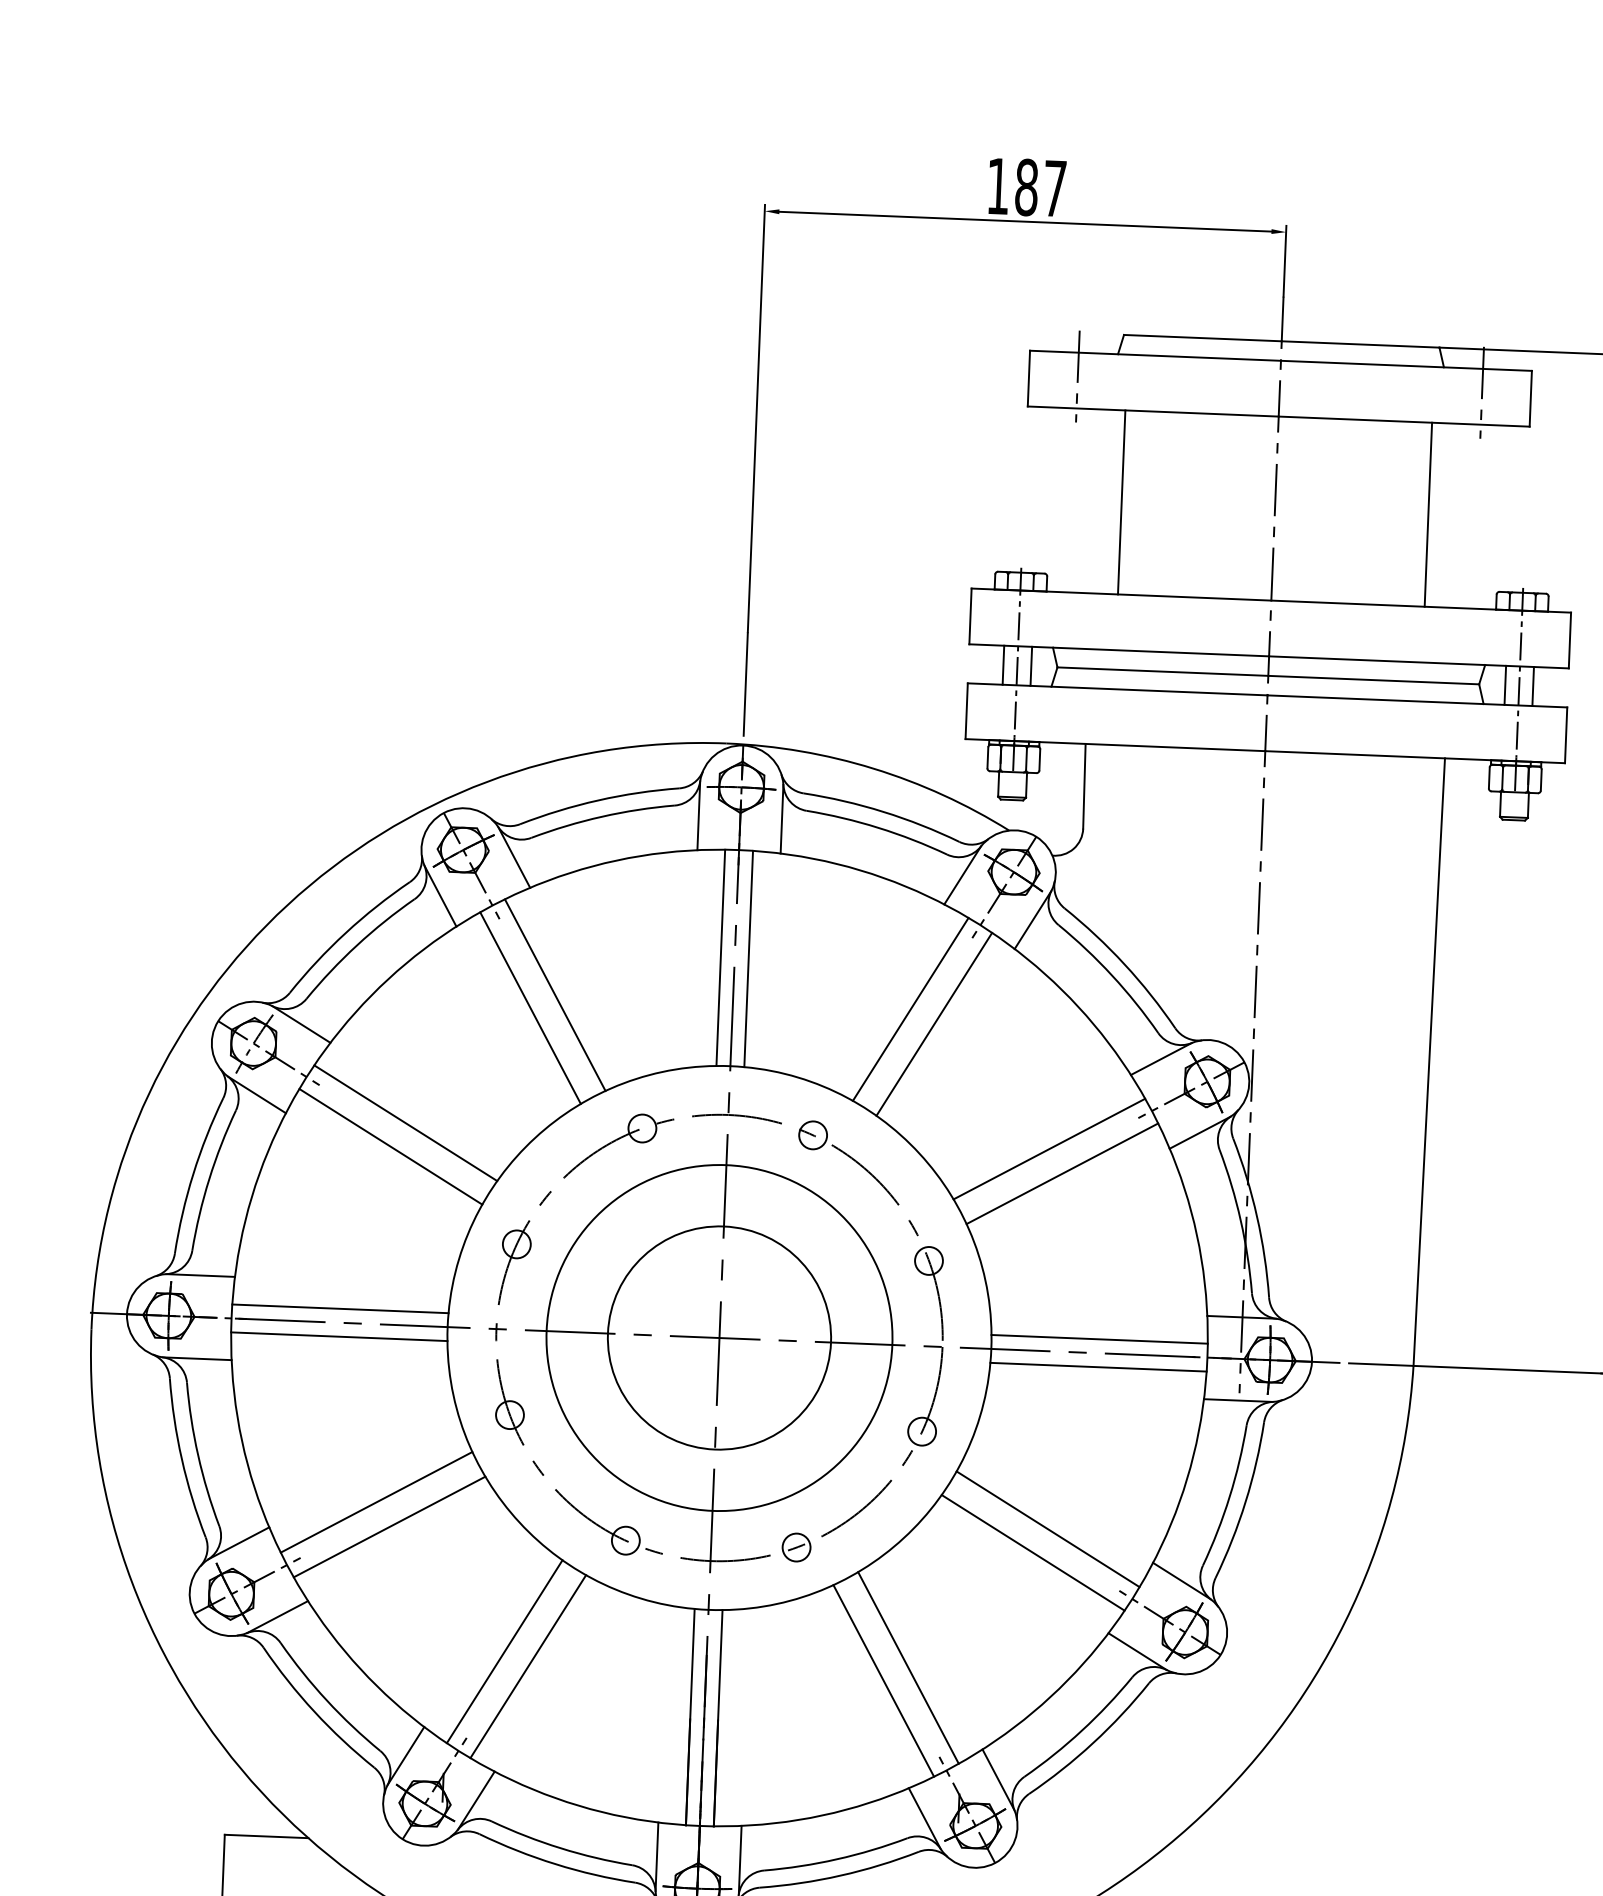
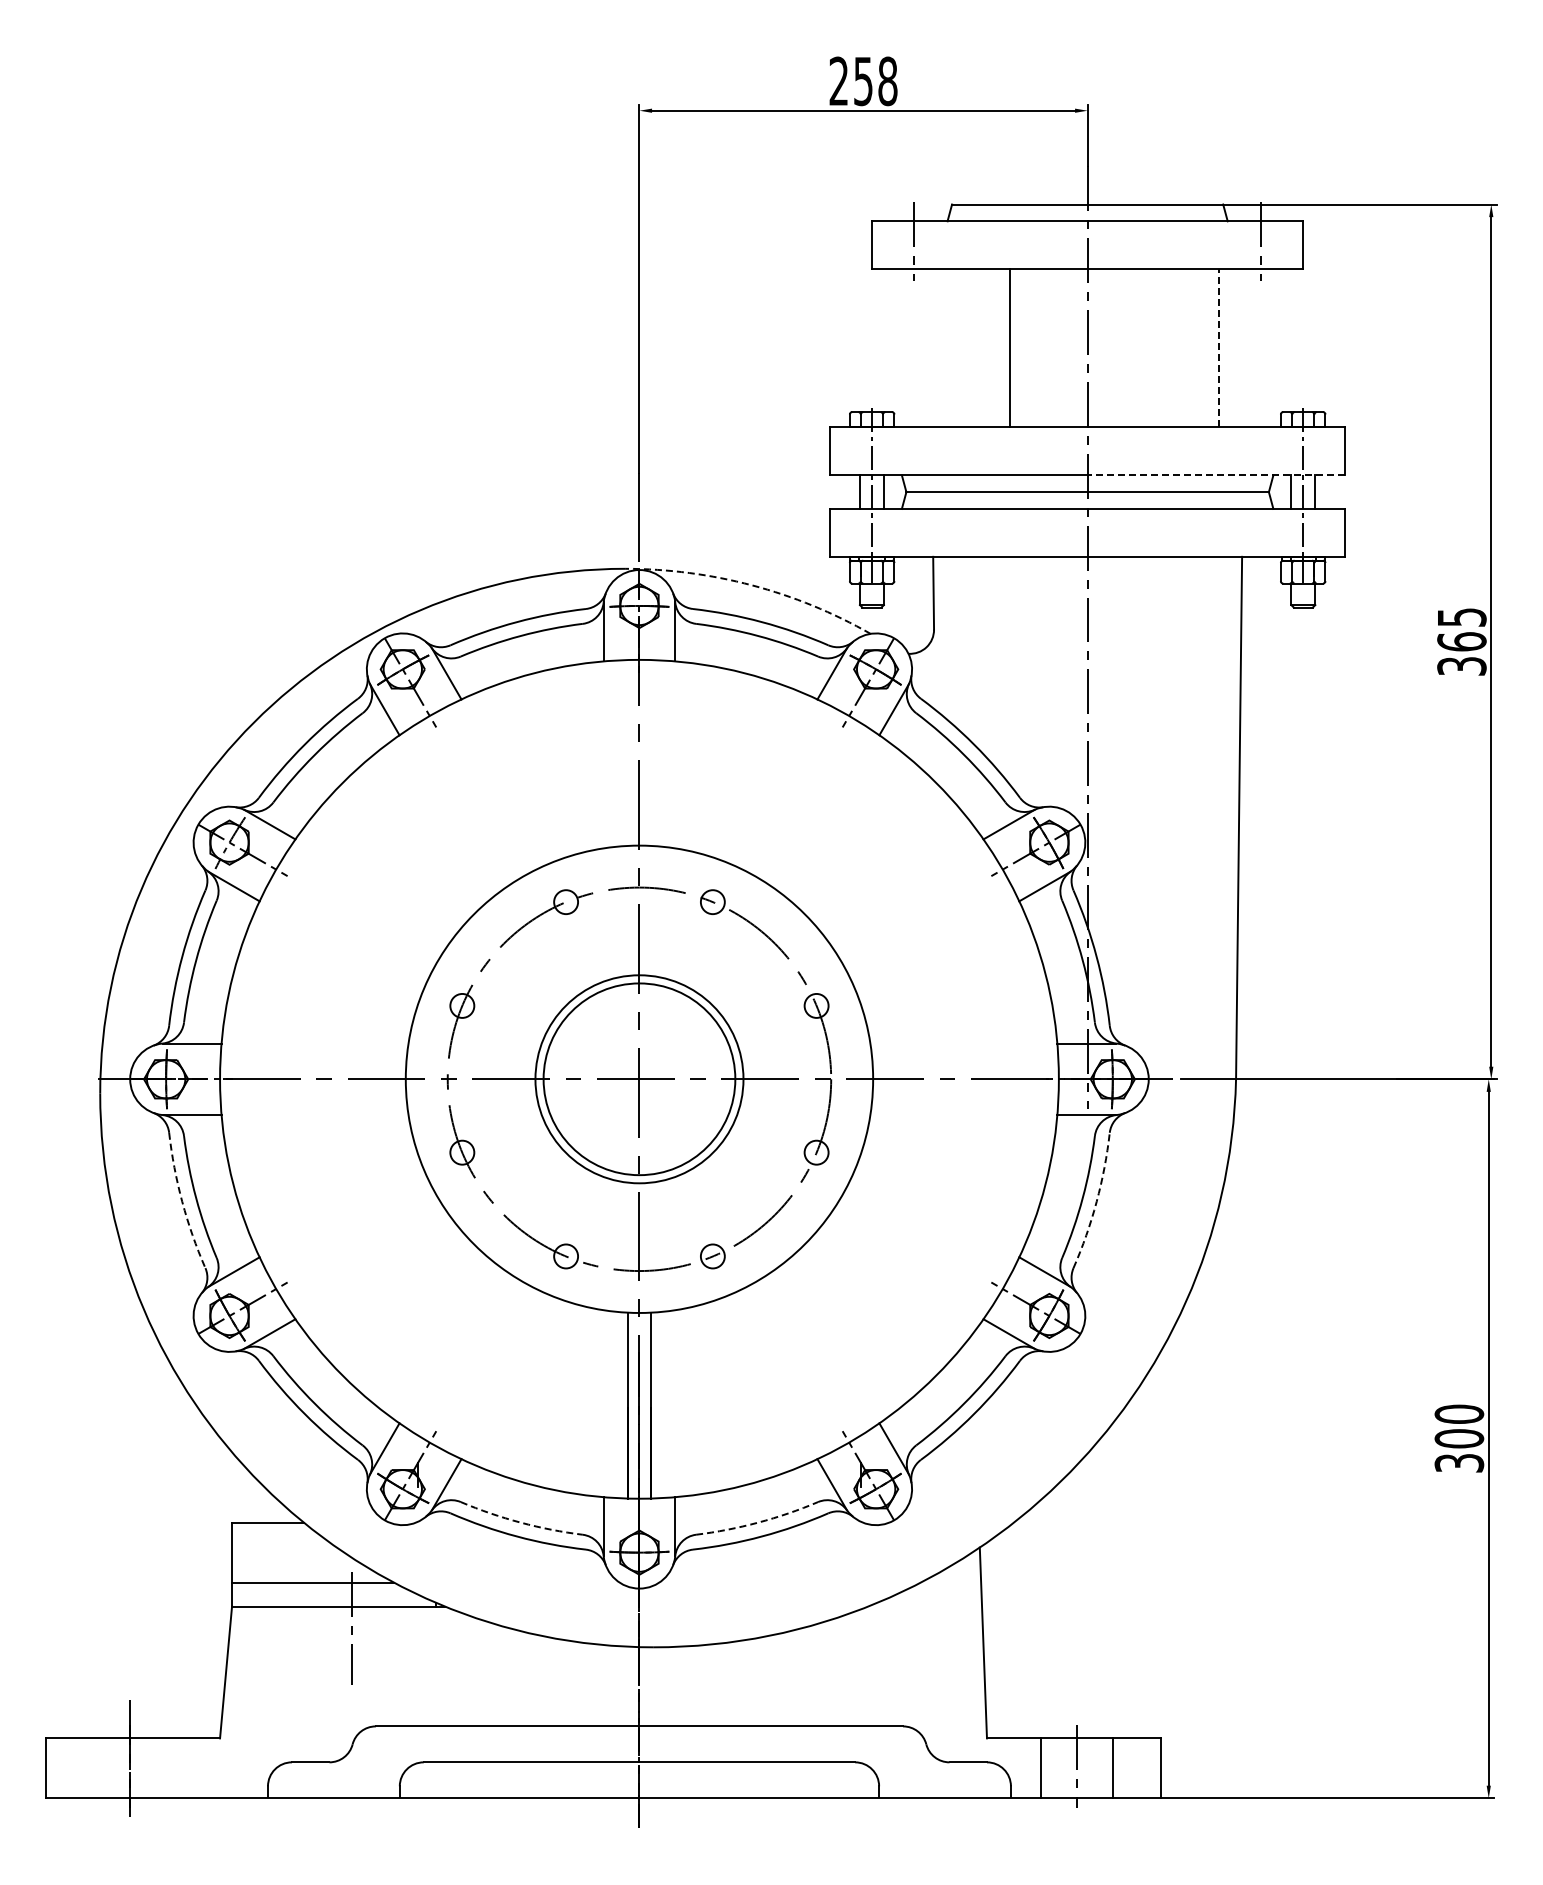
text: (1026, 187) -> (863, 81), 187 -> 258
line: (1121, 502) -> (1009, 348), moved
line: (1428, 513) -> (1219, 347), solid -> dashed
line: (1418, 662) -> (1216, 475), solid -> dashed
arc: (874, 768) -> (752, 585), solid -> dashed
line: (720, 957) -> (627, 752), removed
line: (748, 958) -> (651, 752), removed
line: (555, 994) -> (486, 790), removed
line: (530, 1007) -> (465, 802), removed
line: (909, 1009) -> (791, 790), removed
line: (933, 1024) -> (812, 802), removed
line: (405, 1122) -> (362, 905), removed
line: (390, 1146) -> (350, 926), removed
line: (1048, 1148) -> (915, 905), removed
line: (1061, 1173) -> (927, 926), removed
line: (340, 1309) -> (313, 1067), removed
line: (339, 1336) -> (313, 1091), removed
circle: (719, 1337) -> (639, 1078), size x0.7
line: (1099, 1339) -> (965, 1067), removed
line: (1098, 1367) -> (965, 1091), removed
arc: (182, 1458) -> (182, 1201), solid -> dashed
line: (376, 1501) -> (350, 1231), removed
arc: (1245, 1501) -> (1096, 1201), solid -> dashed
line: (389, 1526) -> (362, 1252), removed
line: (1047, 1528) -> (927, 1231), removed
line: (1032, 1552) -> (915, 1252), removed
line: (504, 1651) -> (465, 1355), removed
line: (528, 1666) -> (486, 1367), removed
line: (907, 1667) -> (812, 1355), removed
line: (882, 1680) -> (791, 1367), removed
arc: (560, 1848) -> (520, 1522), solid -> dashed
arc: (837, 1859) -> (758, 1522), solid -> dashed

